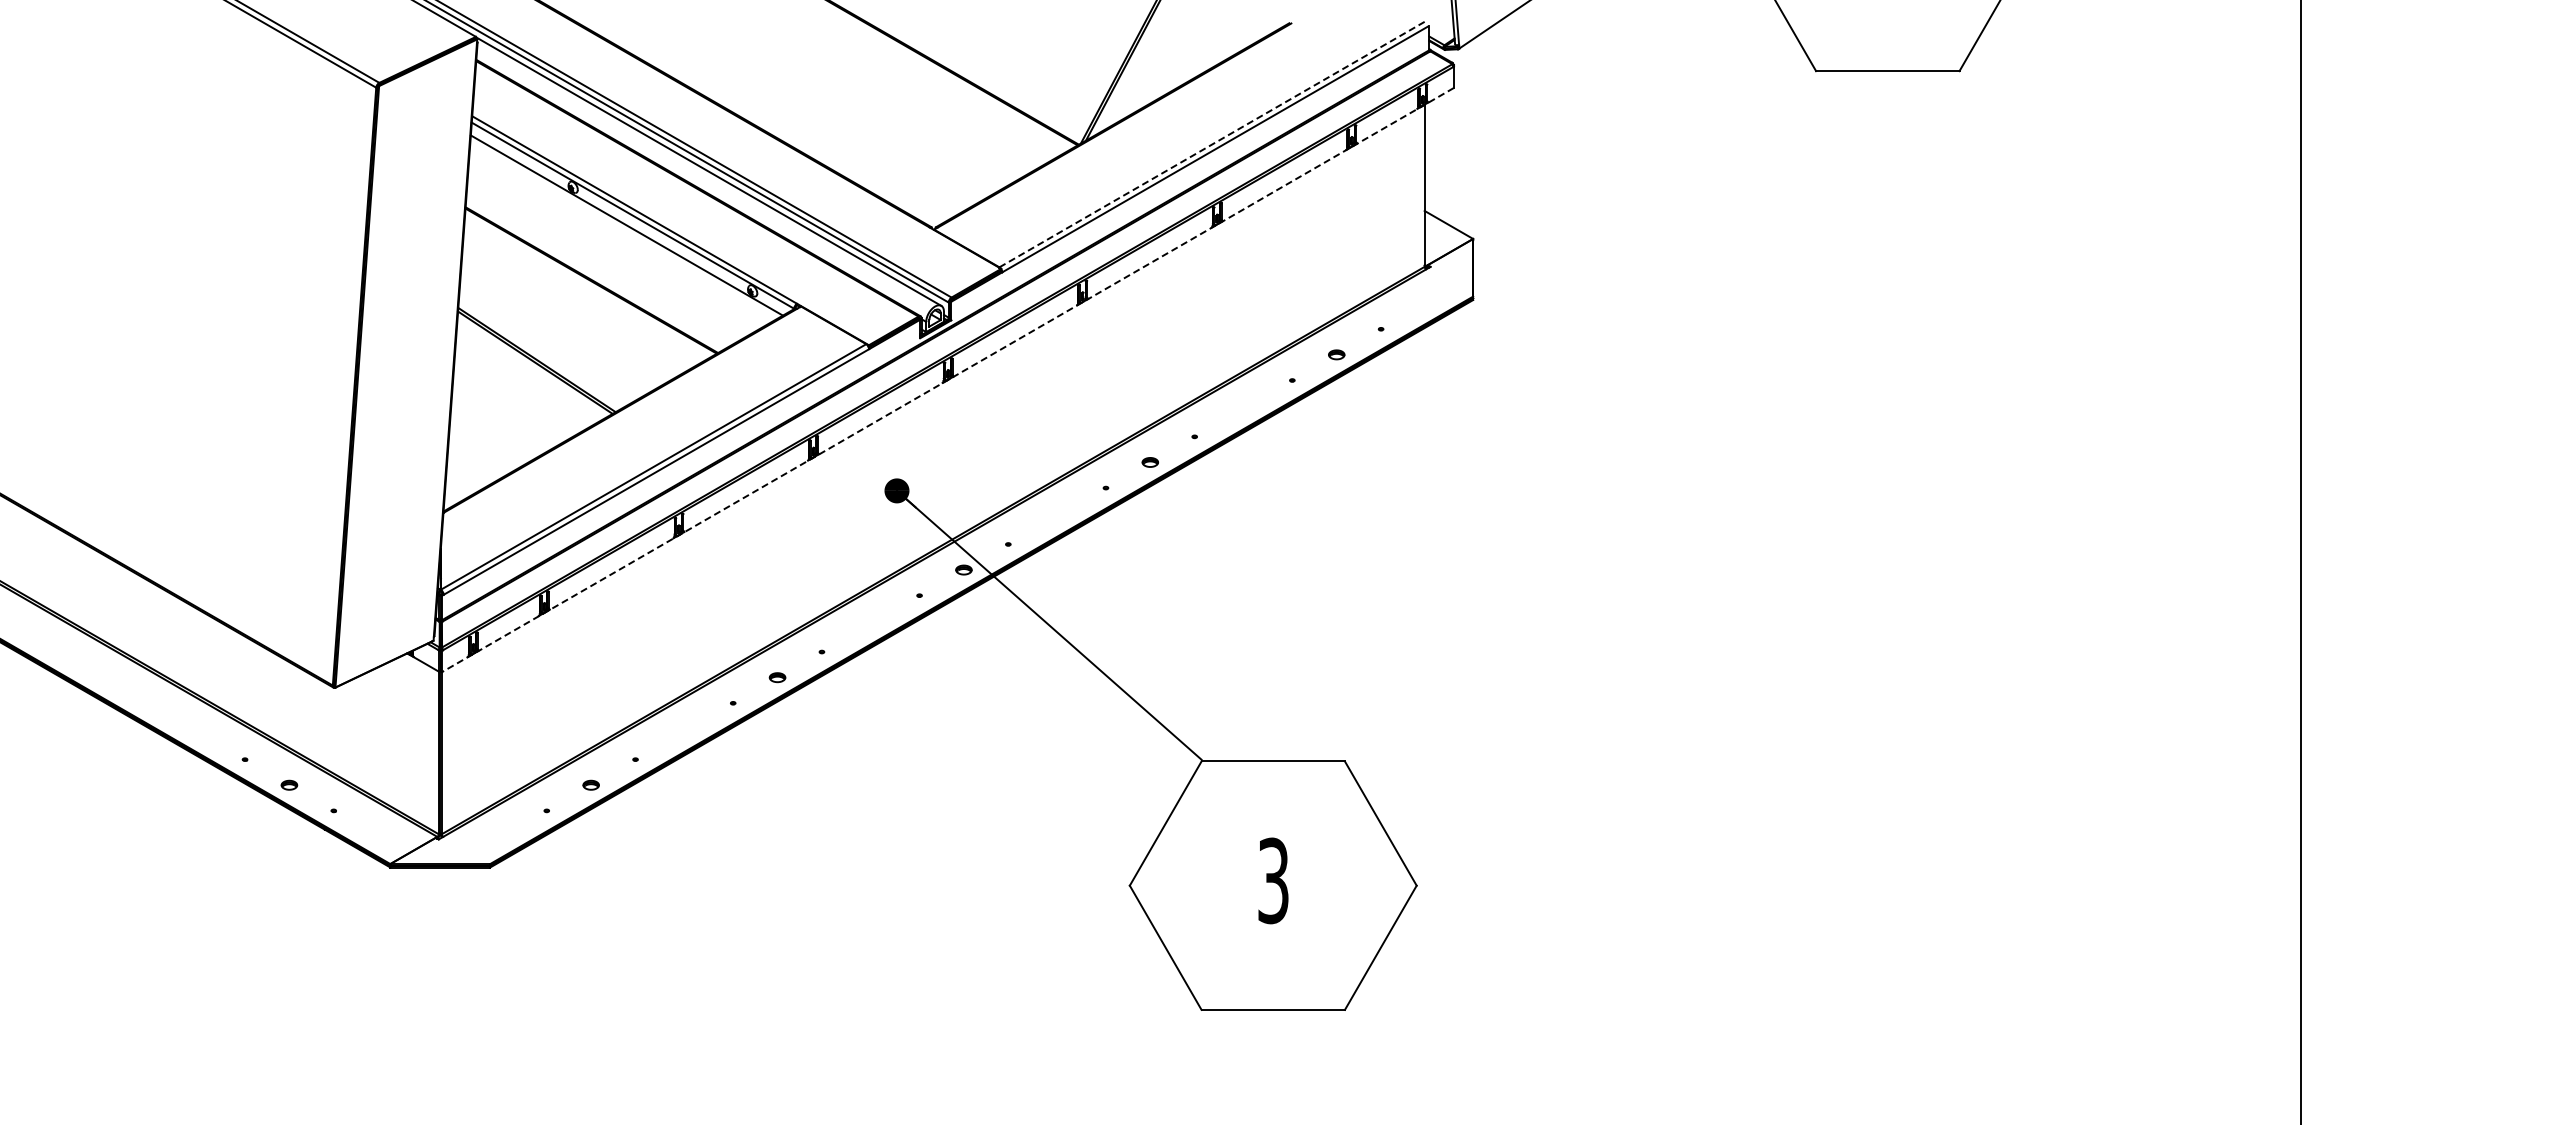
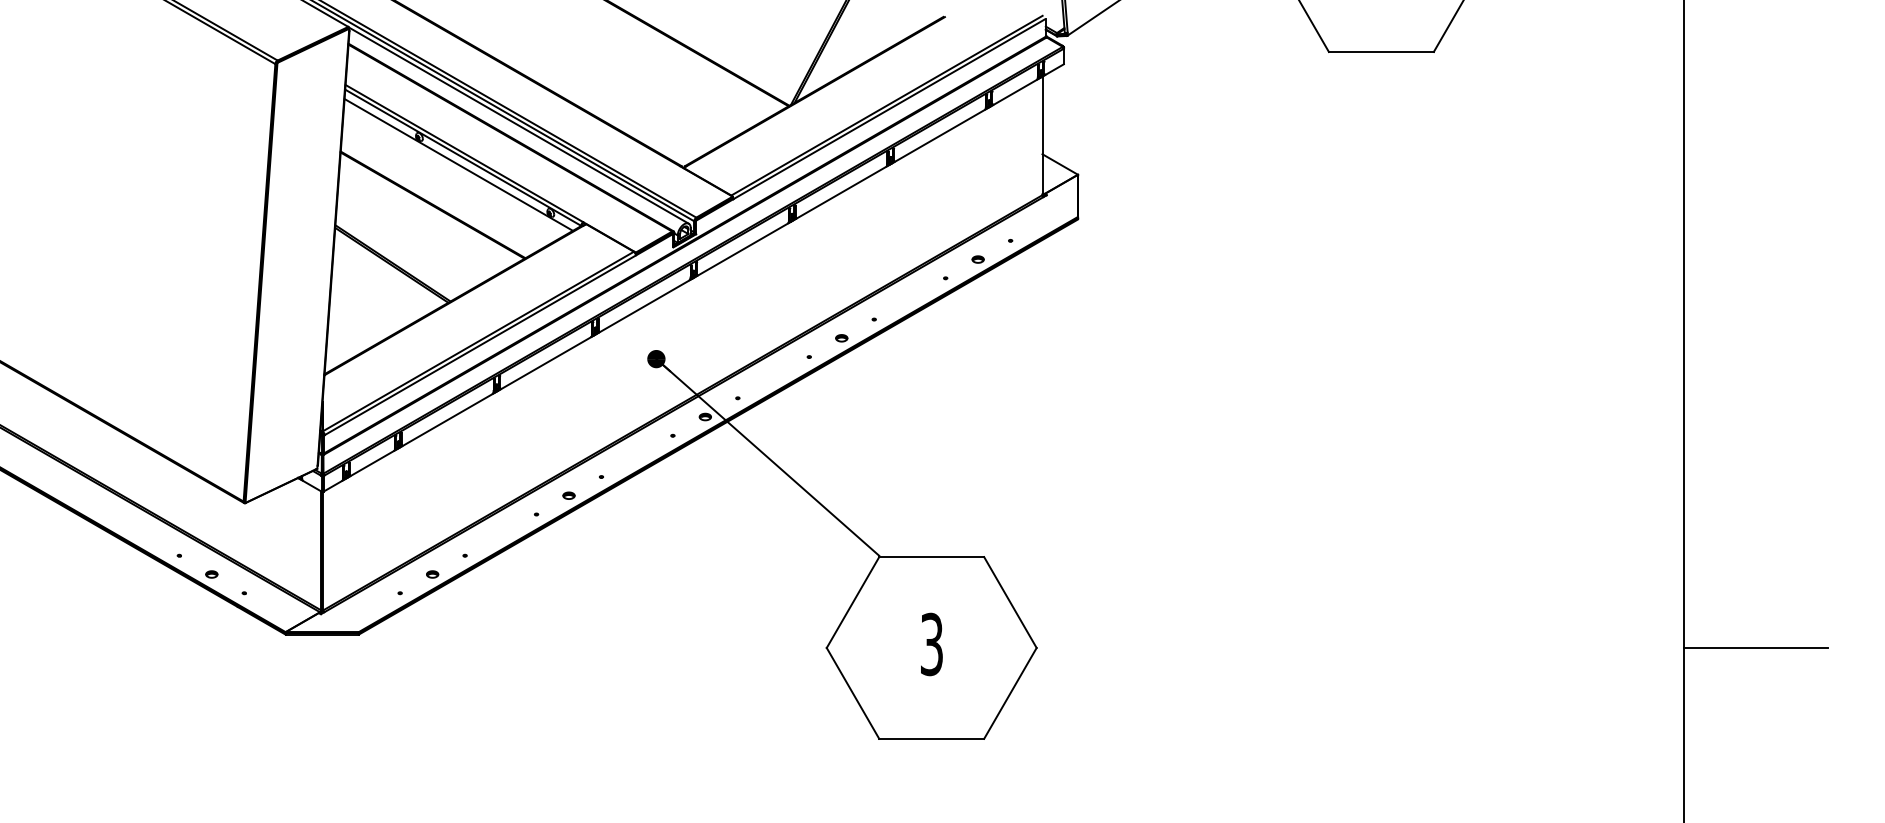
line: (1212, 144) -> (887, 105), dashed -> solid
line: (947, 380) -> (693, 278), dashed -> solid
line: (2399, 885) -> (1755, 647), added

